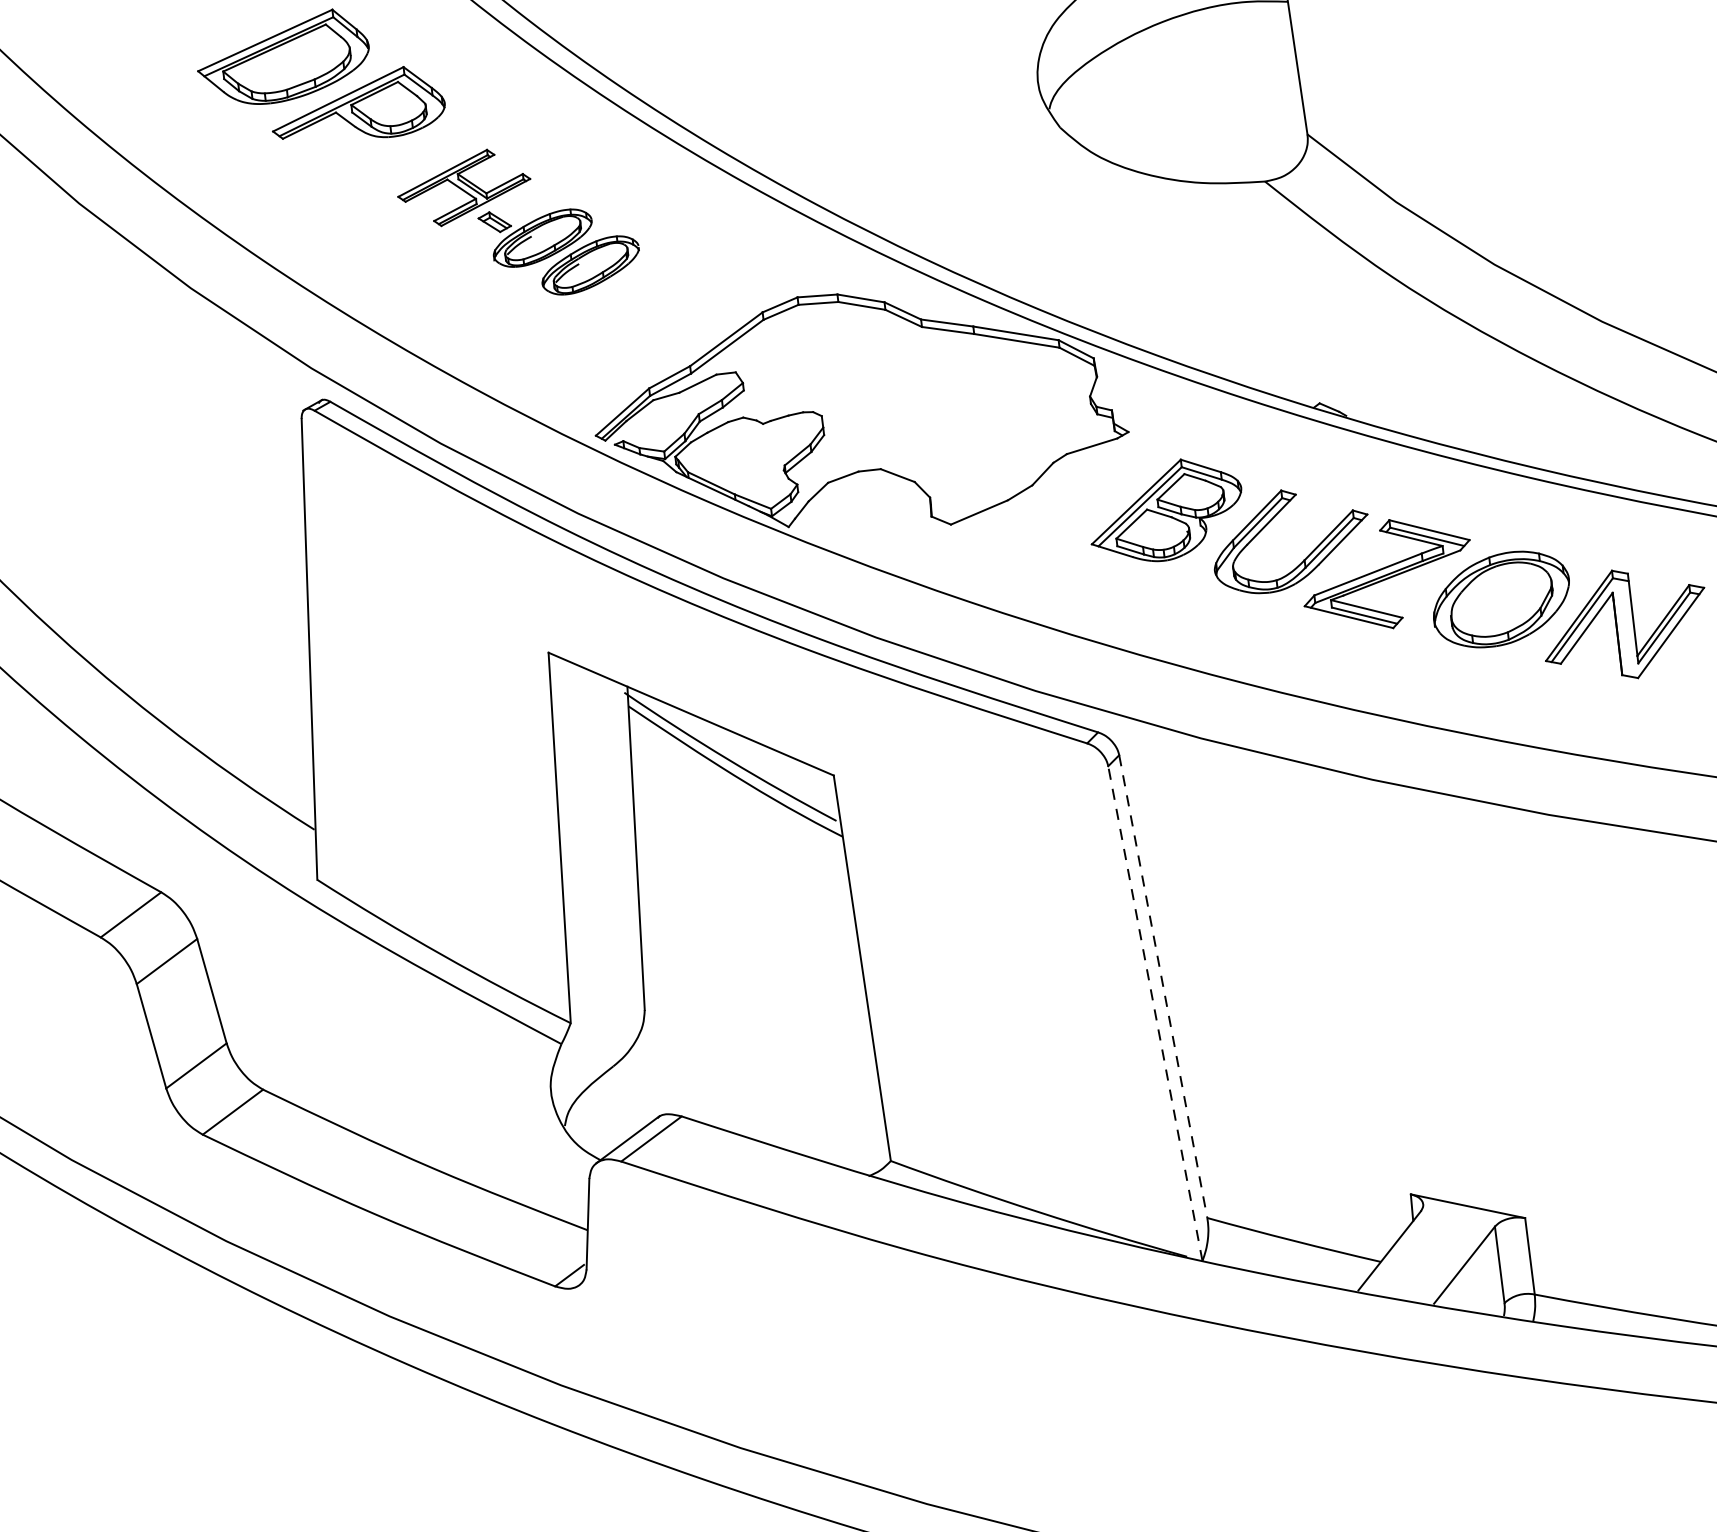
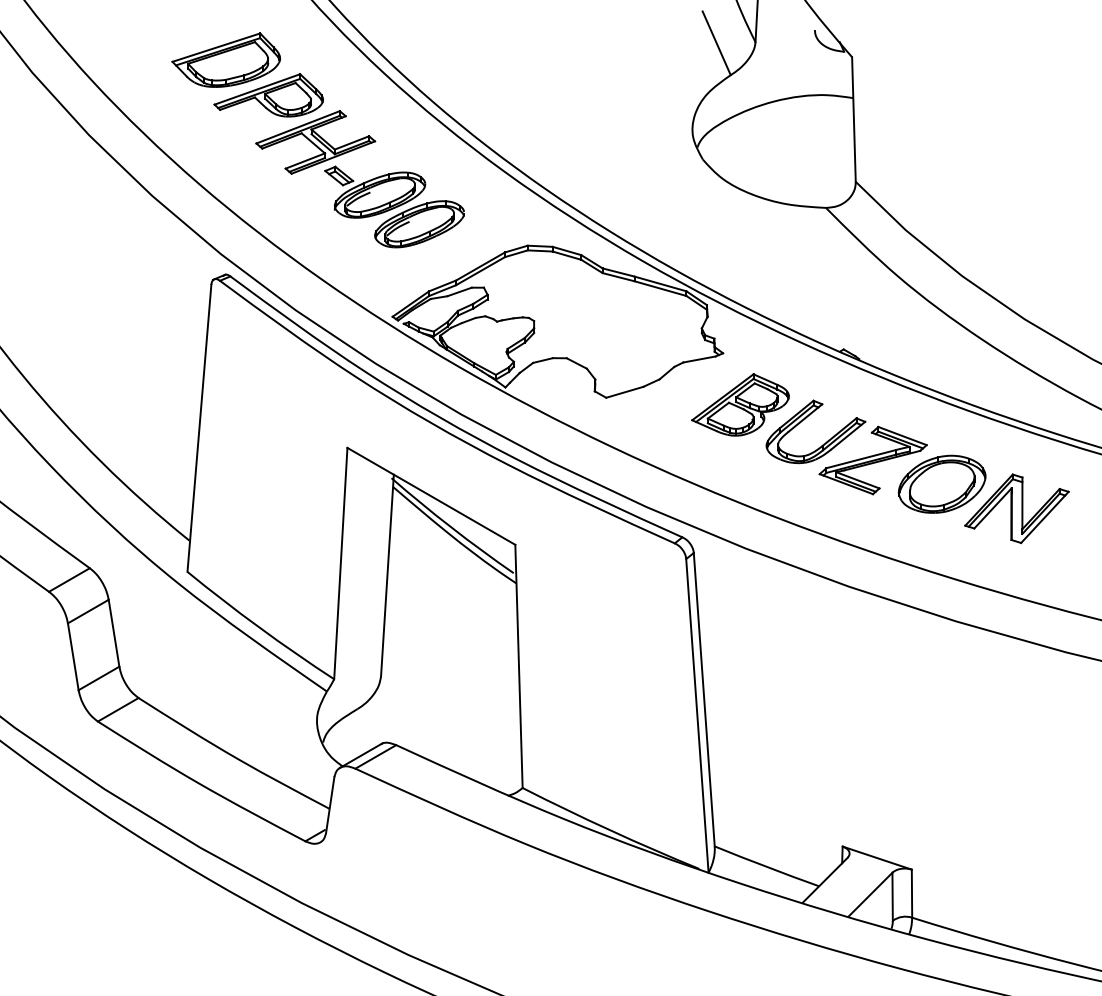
part: (517, 223) -> (359, 179), size x1.43
line: (1163, 987) -> (704, 700), dashed -> solid
line: (1155, 1012) -> (697, 715), dashed -> solid

